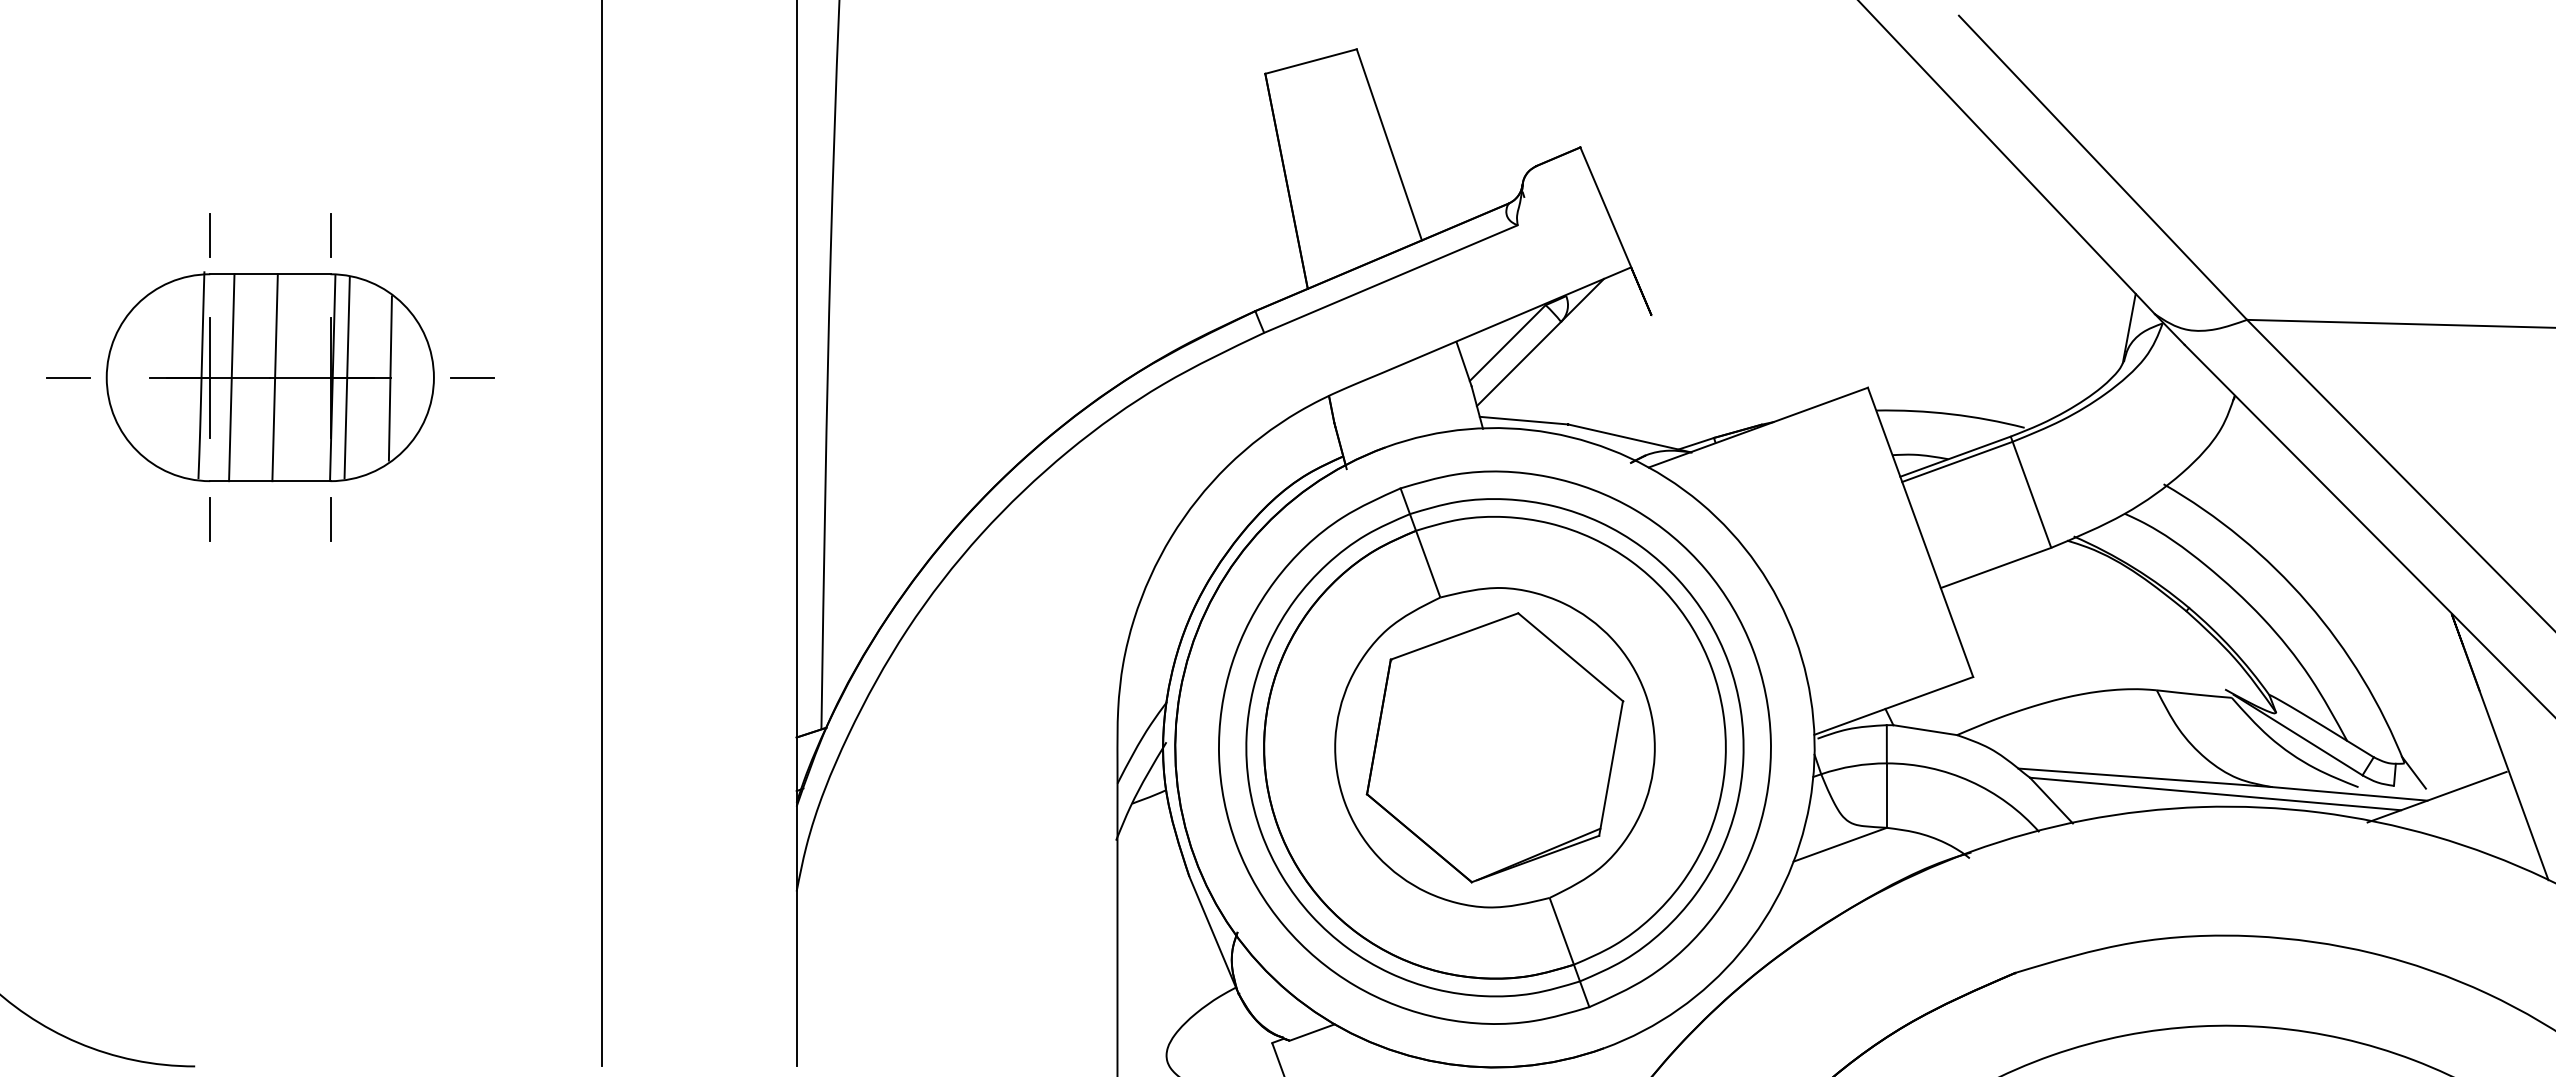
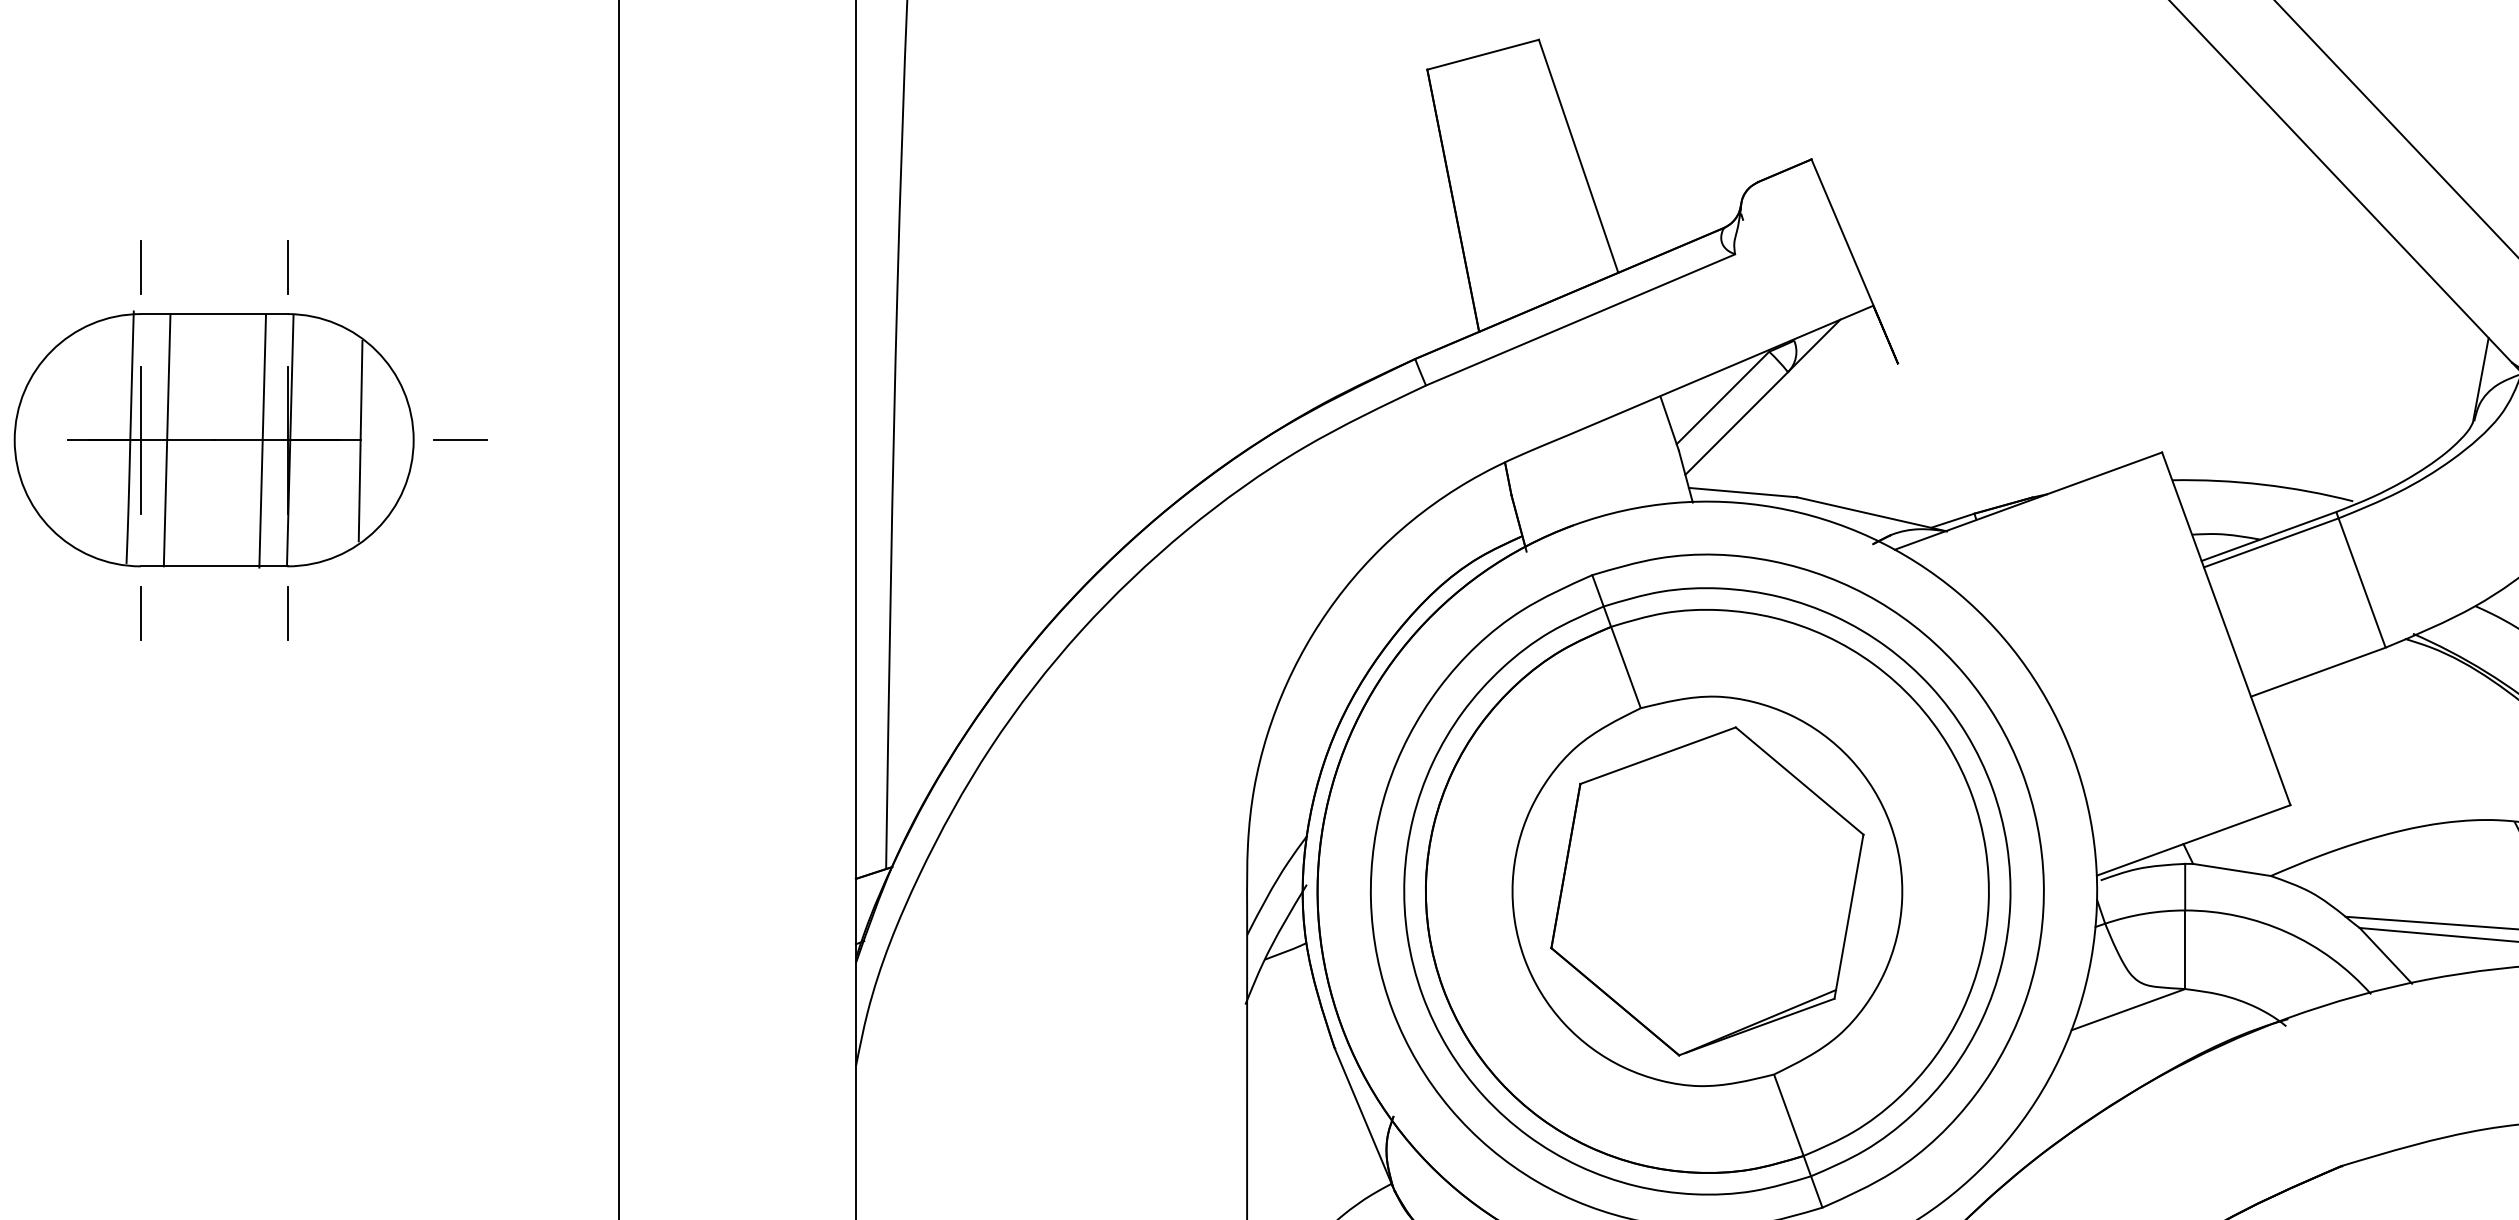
line: (274, 377) -> (261, 441), moved
line: (346, 377) -> (307, 439), removed

